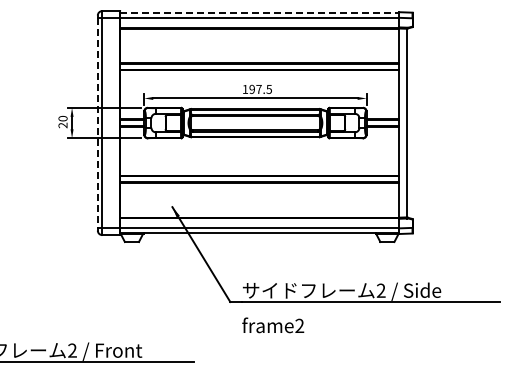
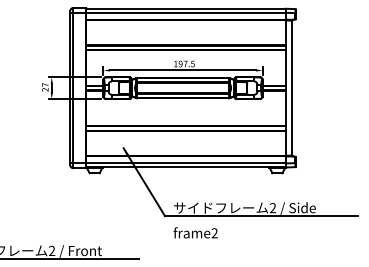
line: (260, 12) -> (186, 8), dashed -> solid
text: (62, 118) -> (44, 84), 20 -> 27
line: (97, 123) -> (70, 88), dashed -> solid

